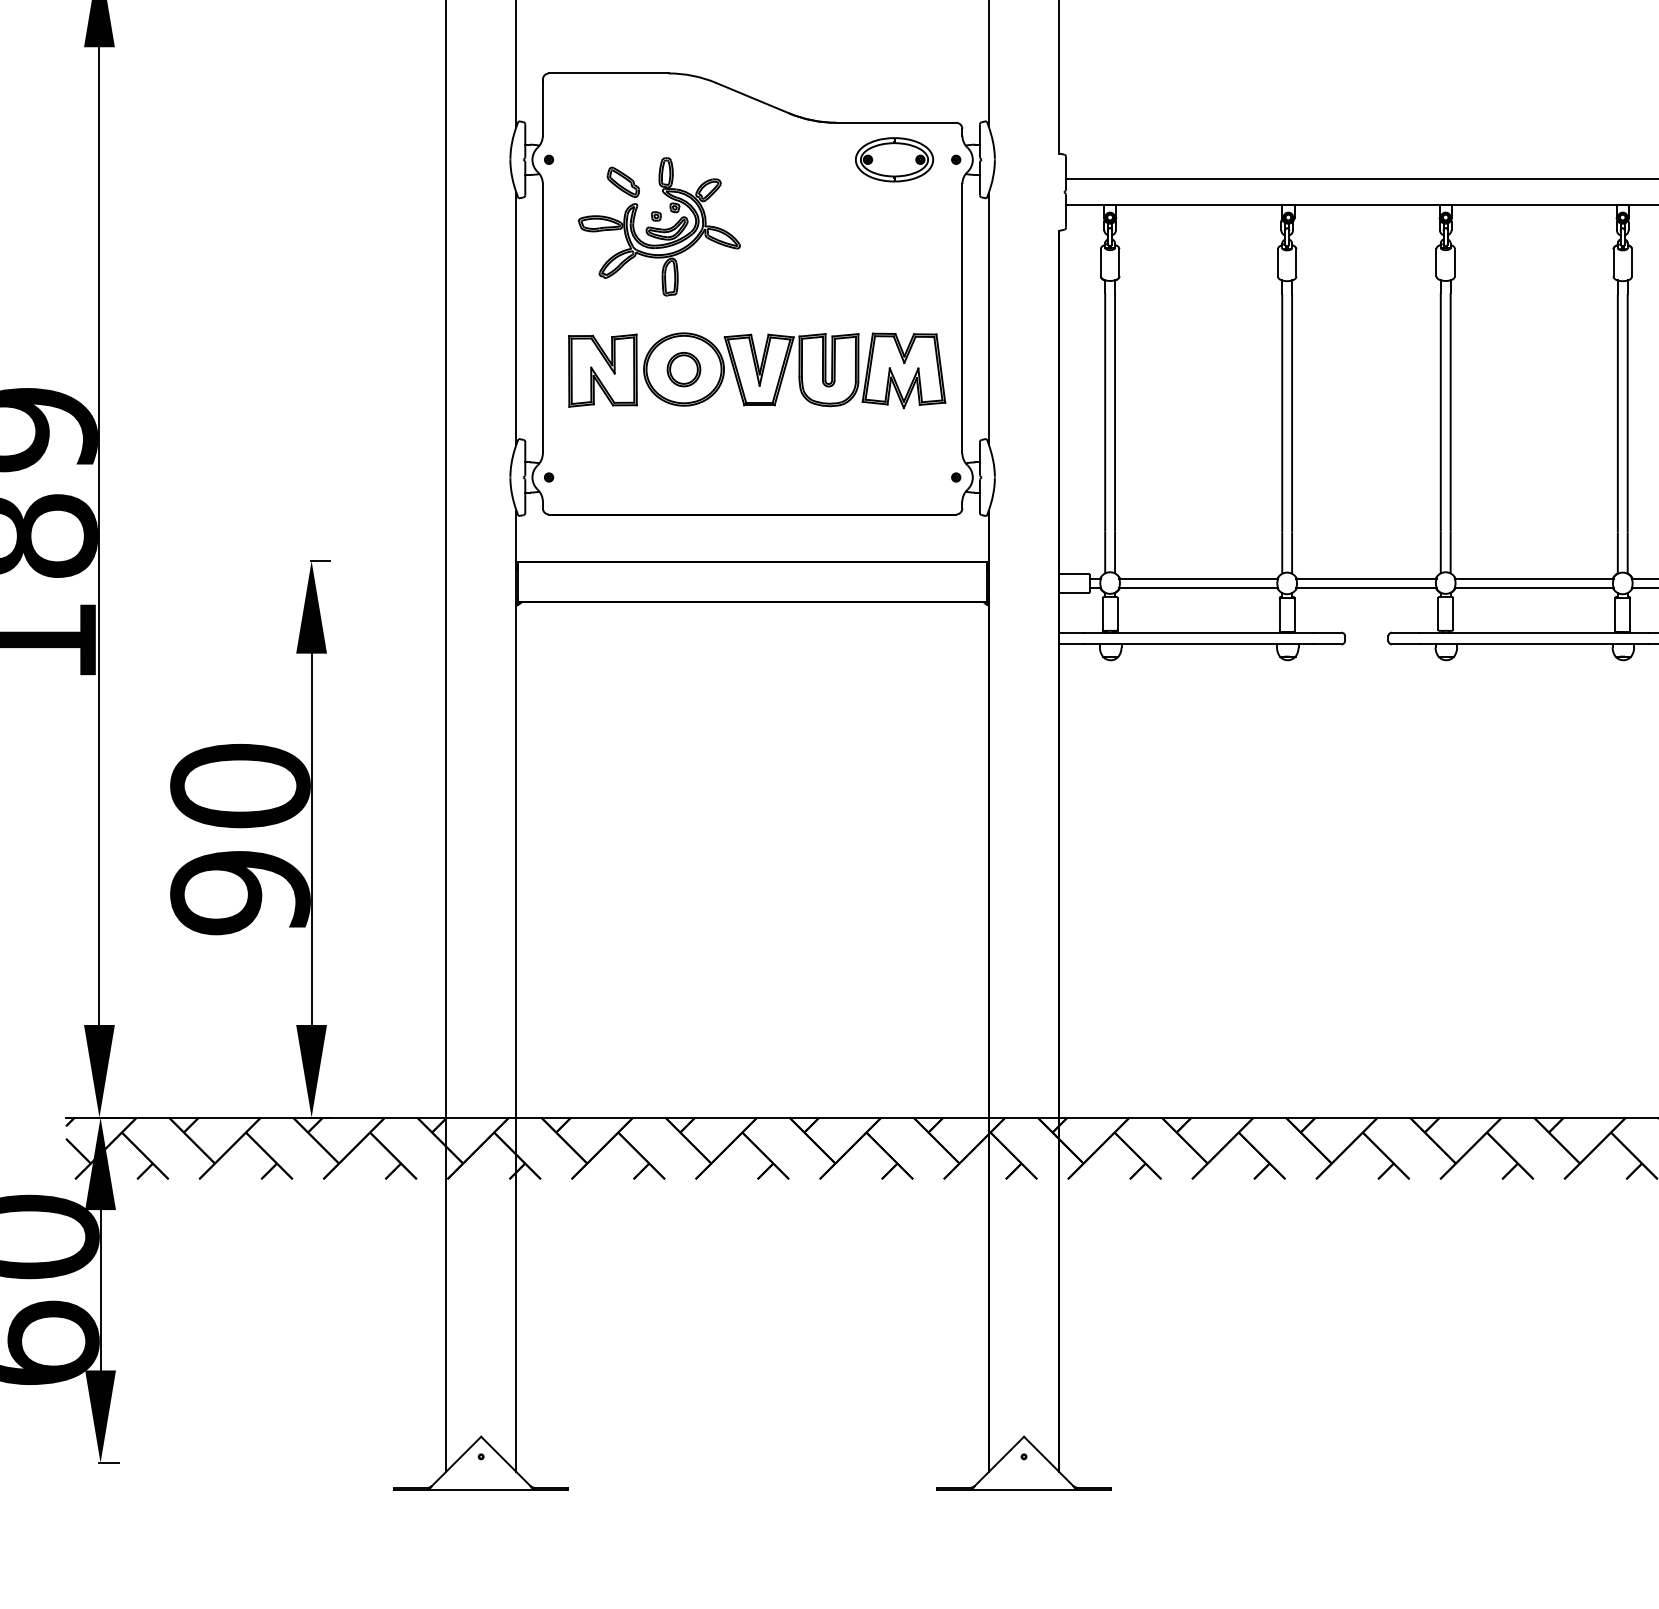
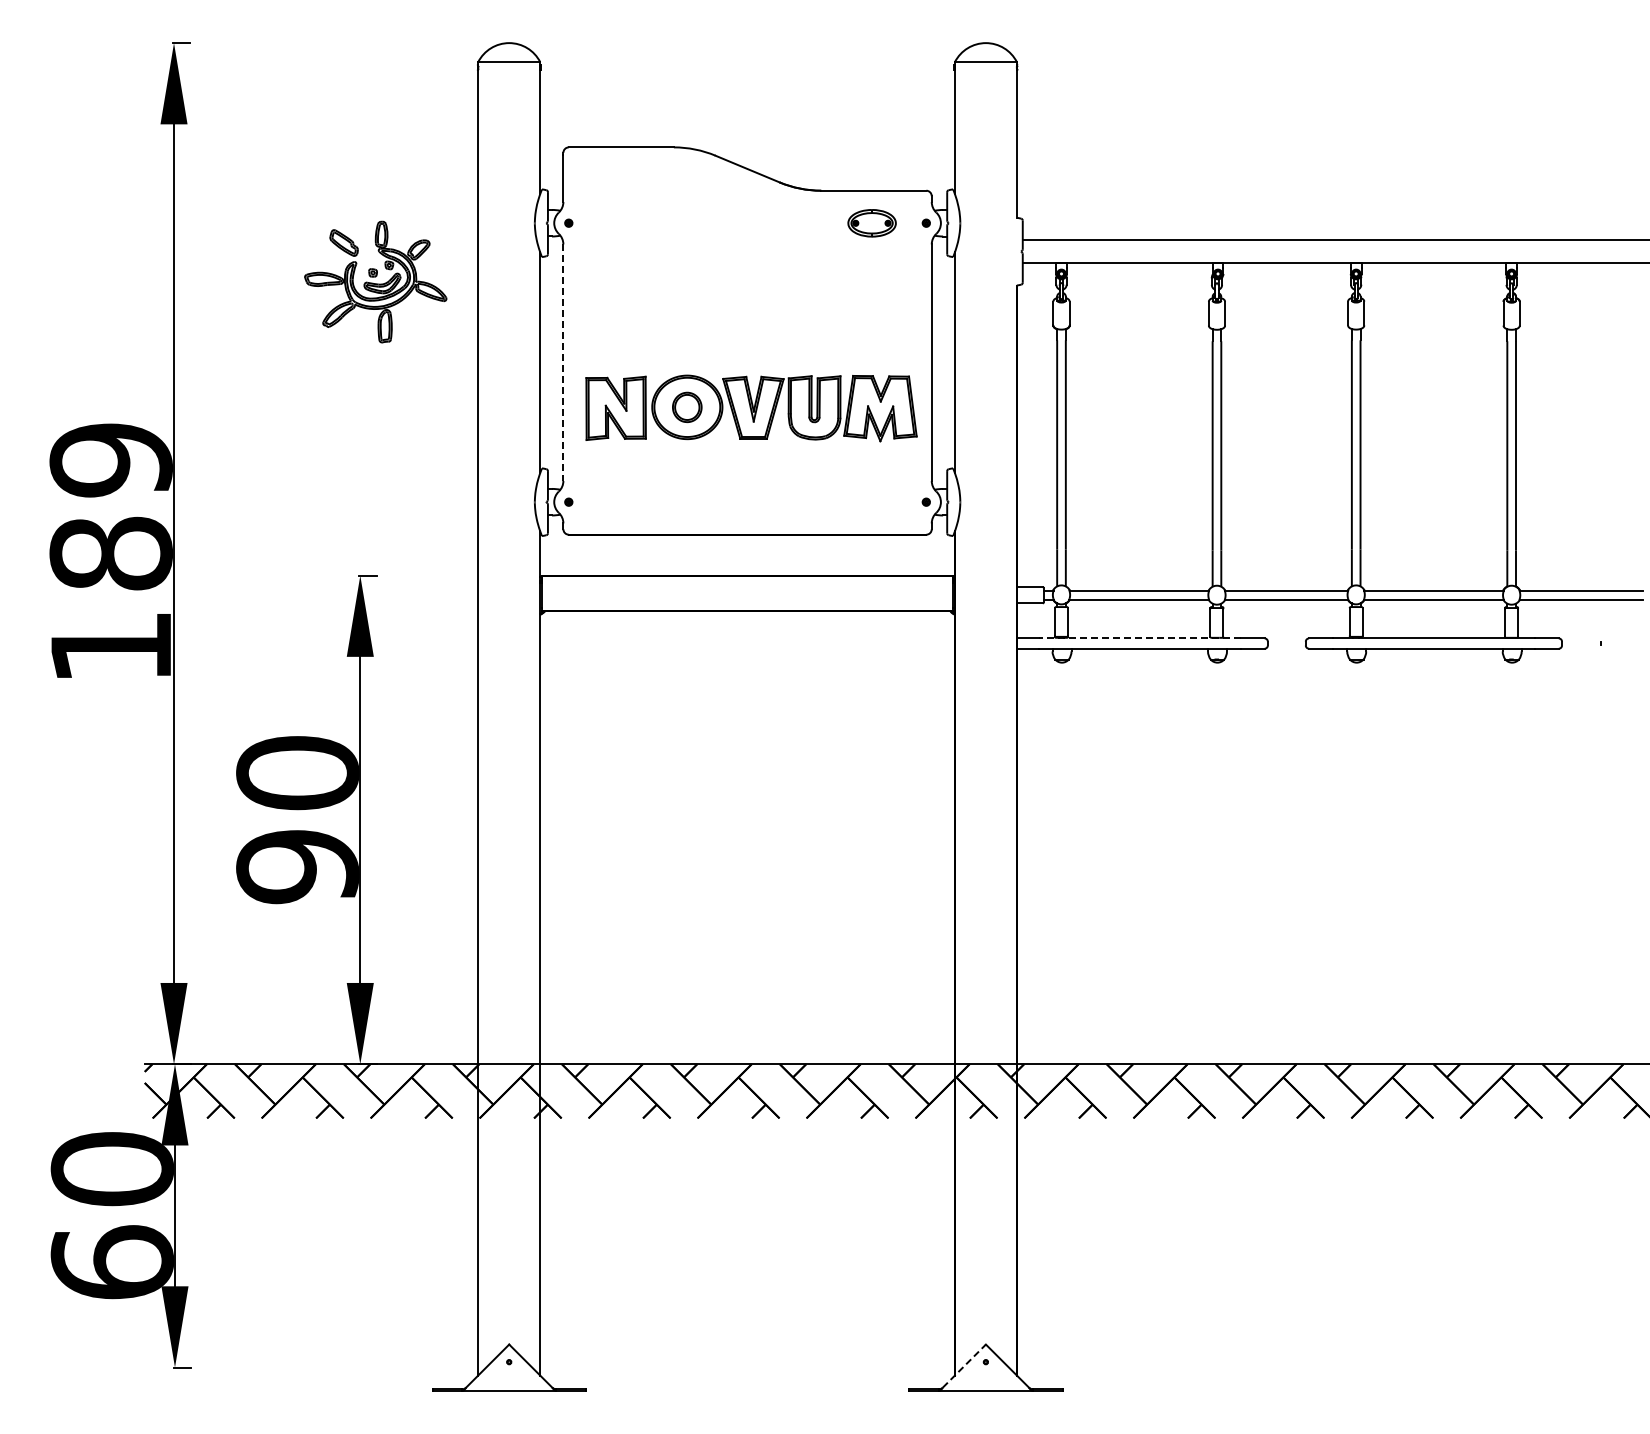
part: (893, 160) -> (871, 223), size x0.7
part: (659, 226) -> (375, 281), moved
line: (543, 319) -> (563, 363), solid -> dashed
line: (1198, 632) -> (1139, 638), solid -> dashed
line: (999, 1460) -> (964, 1365), solid -> dashed

